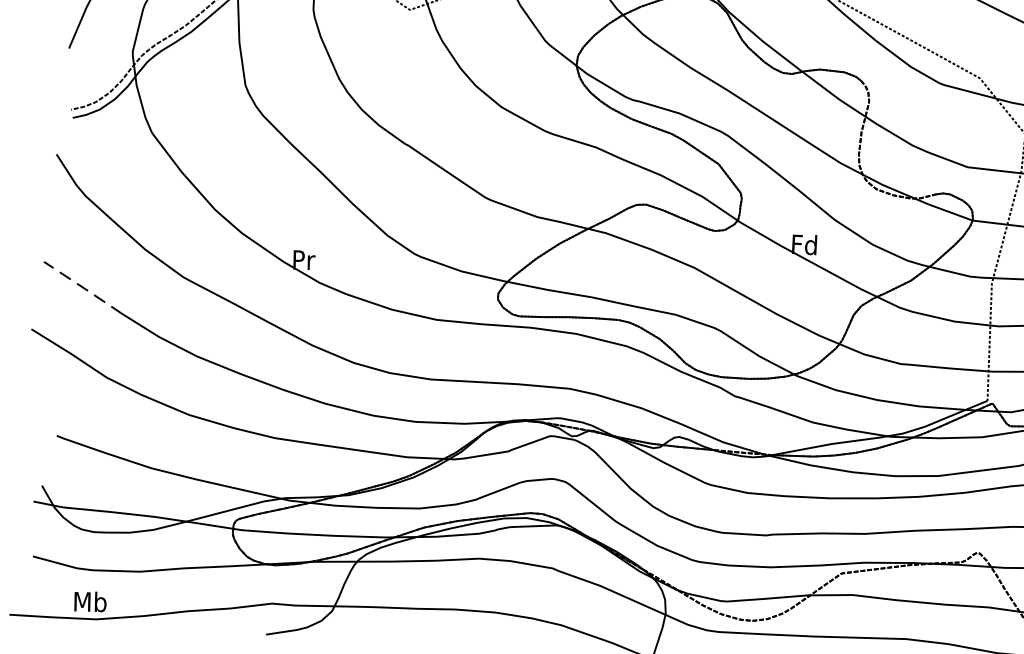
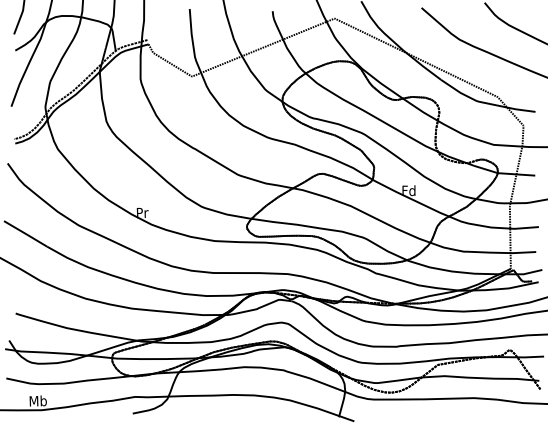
line: (84, 289) -> (26, 234), dashed -> solid

